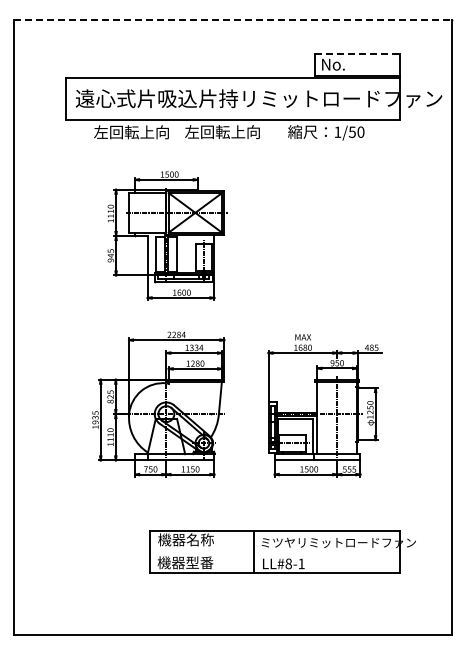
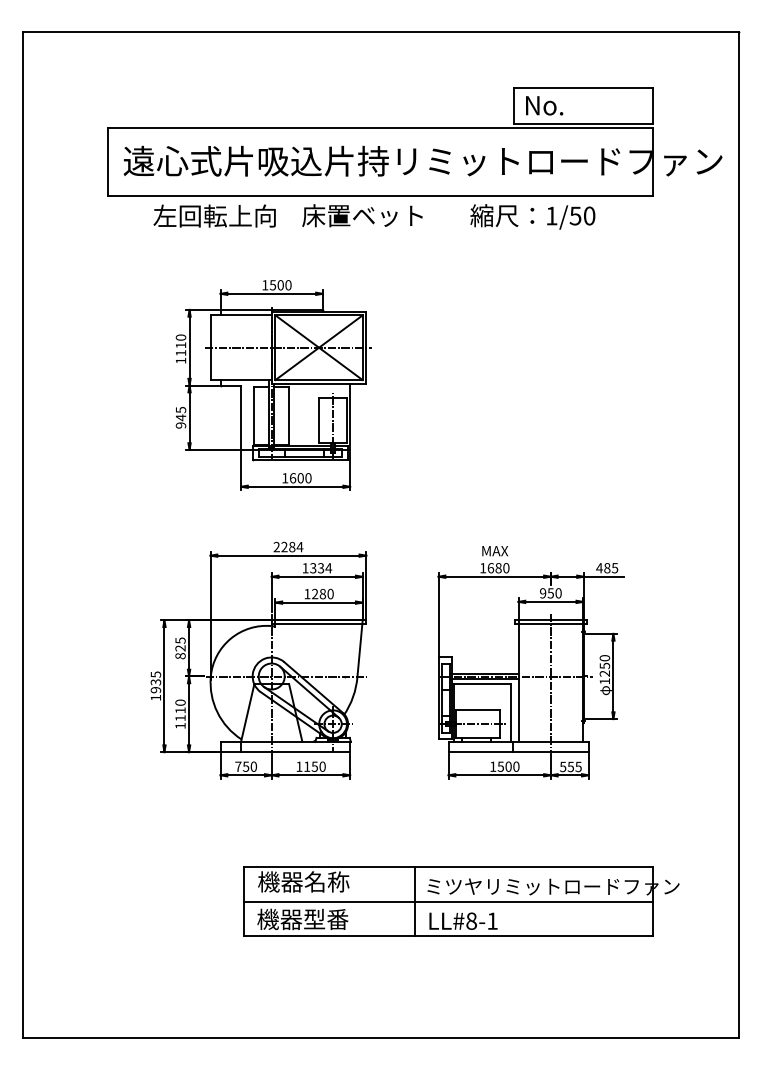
line: (233, 19) -> (381, 31), dashed -> solid
line: (357, 53) -> (583, 87), dashed -> solid
text: (222, 132) -> (363, 216), 左回転上向 -> 床置ベット
line: (274, 551) -> (448, 900), added

